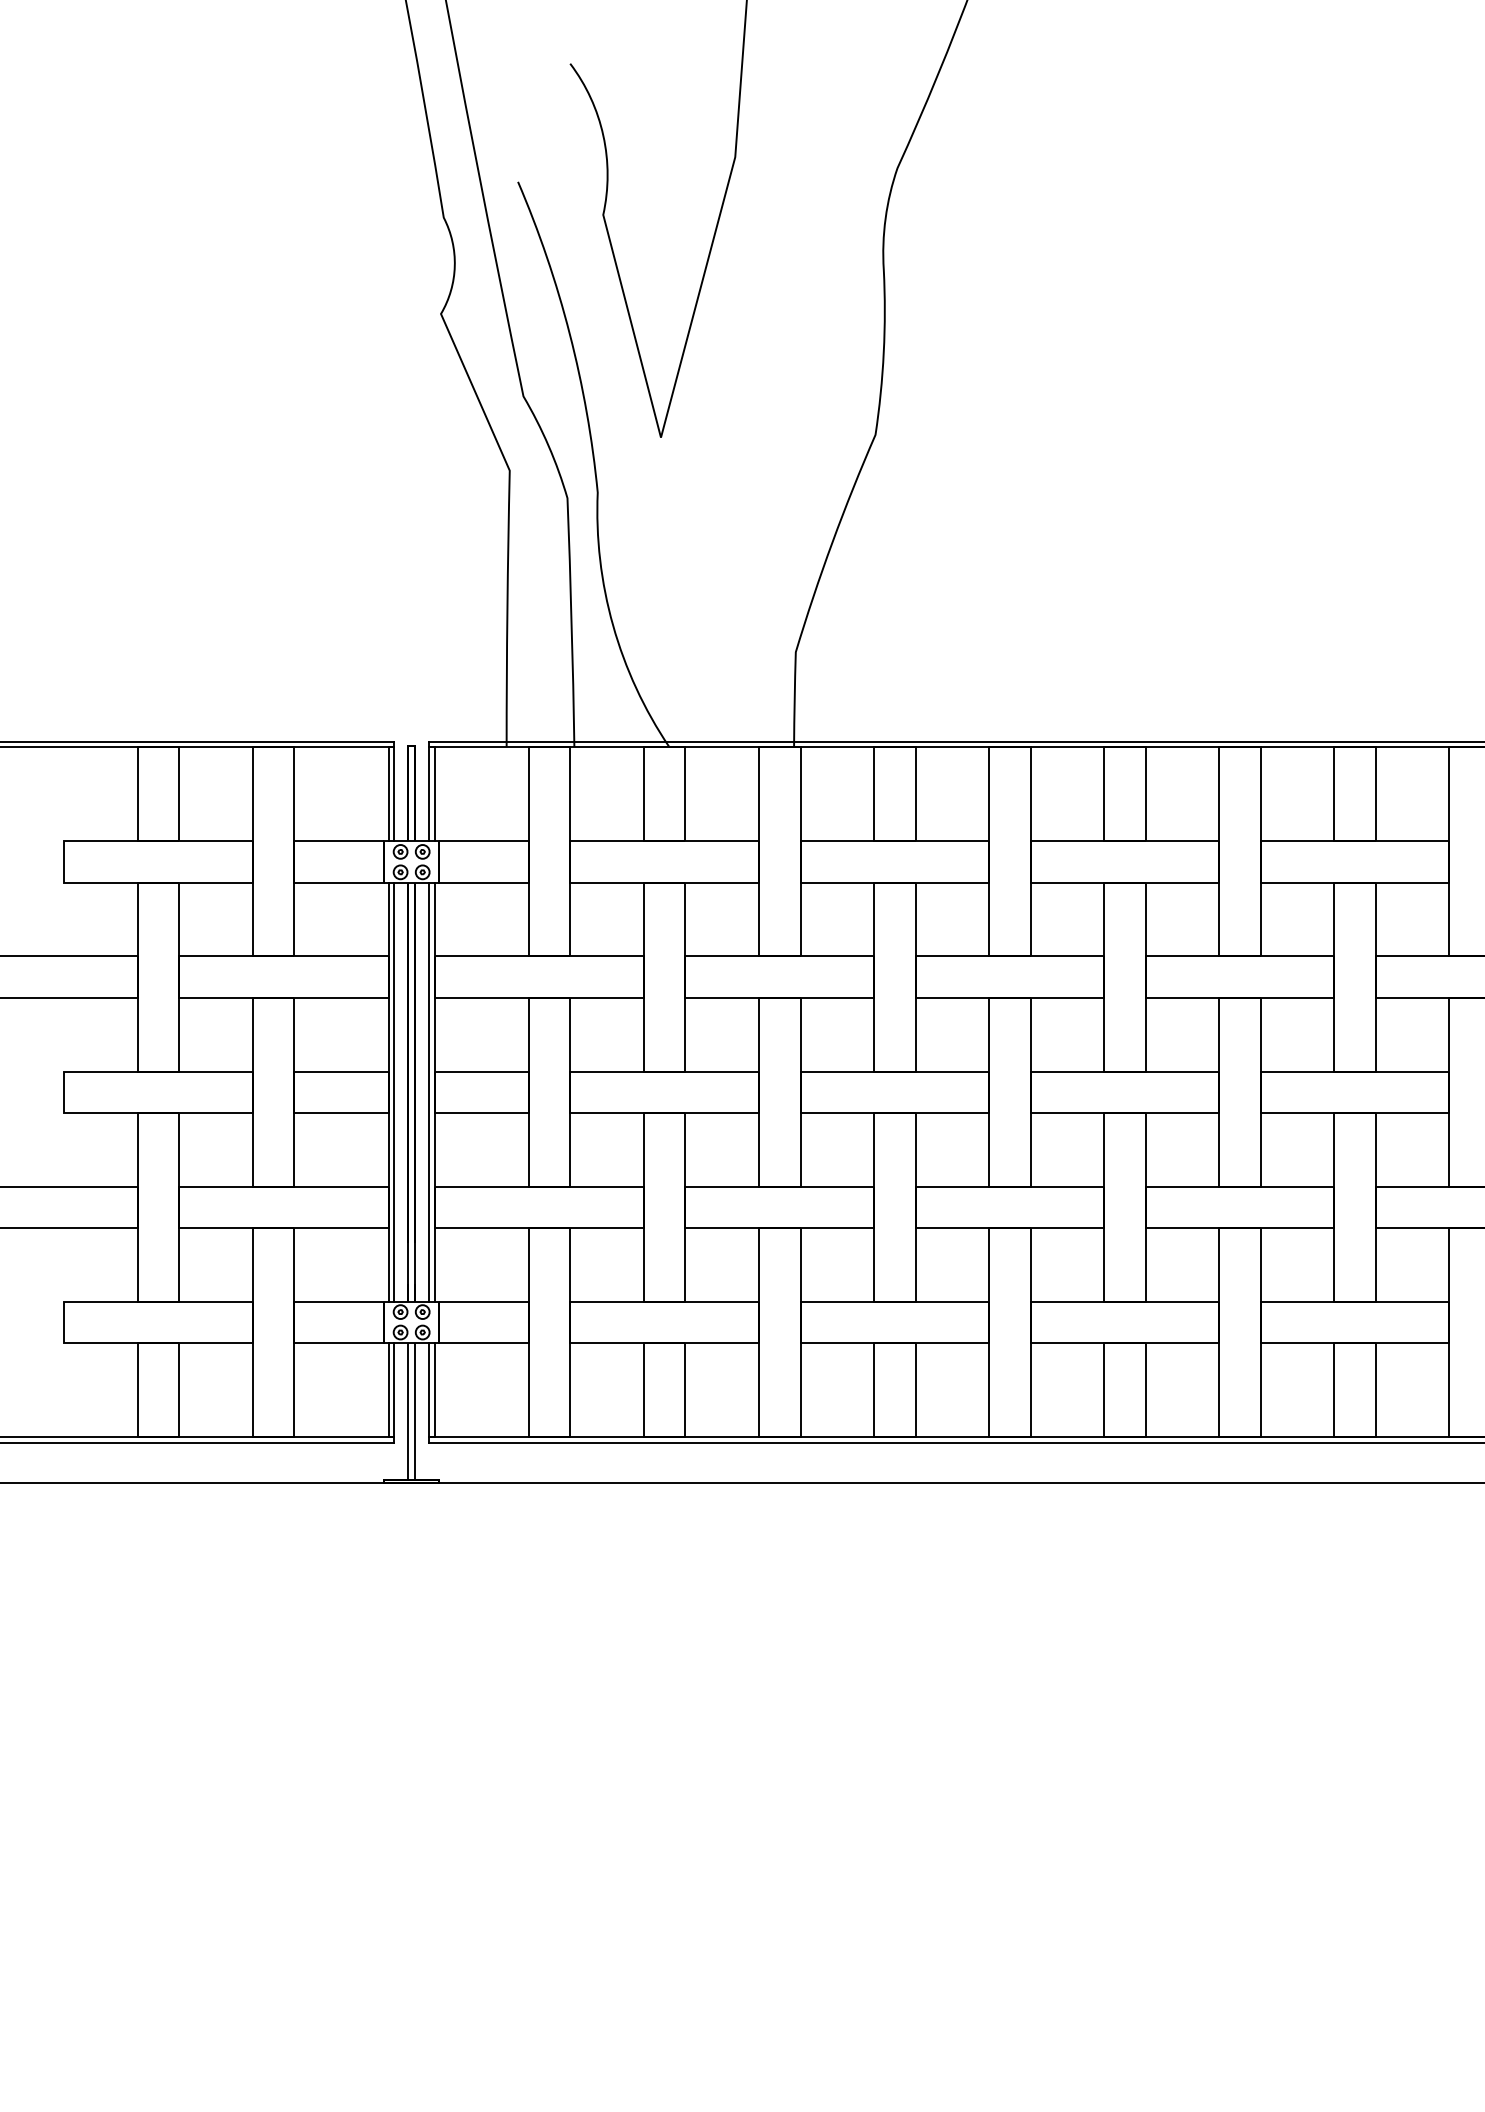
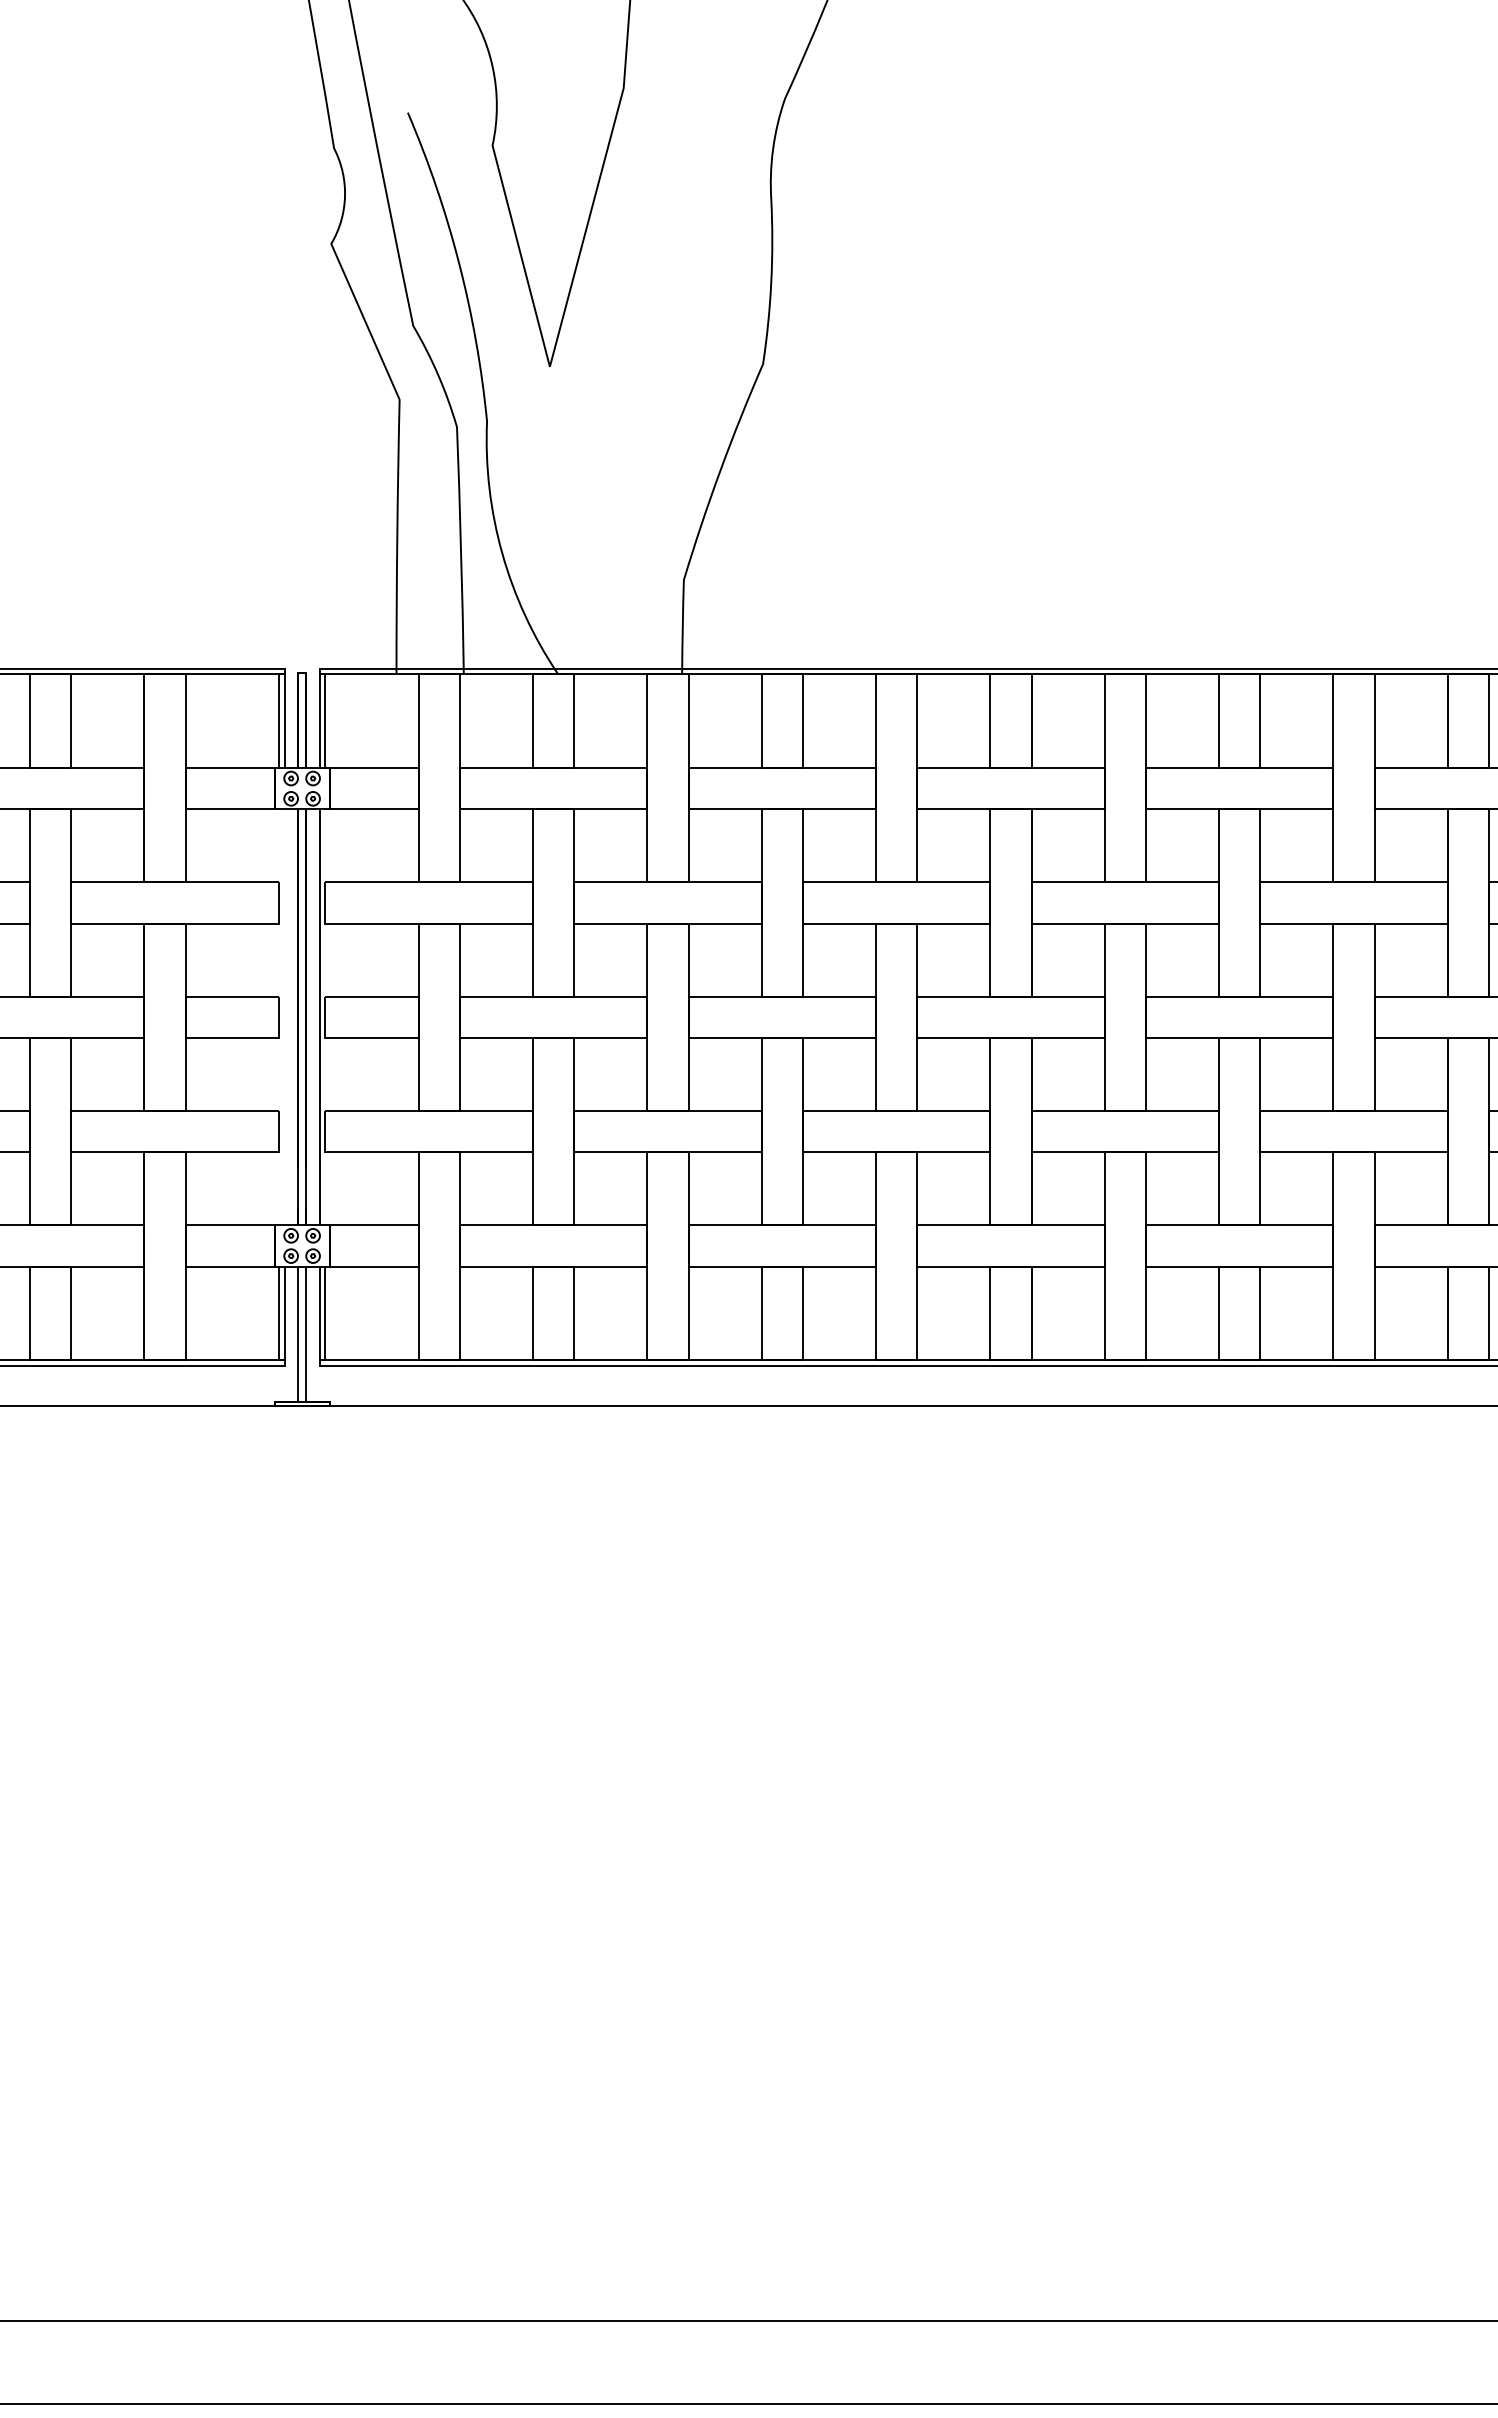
line: (388, 1092) -> (279, 1017), removed
line: (393, 1092) -> (284, 1017), removed
line: (435, 1092) -> (325, 1017), removed

